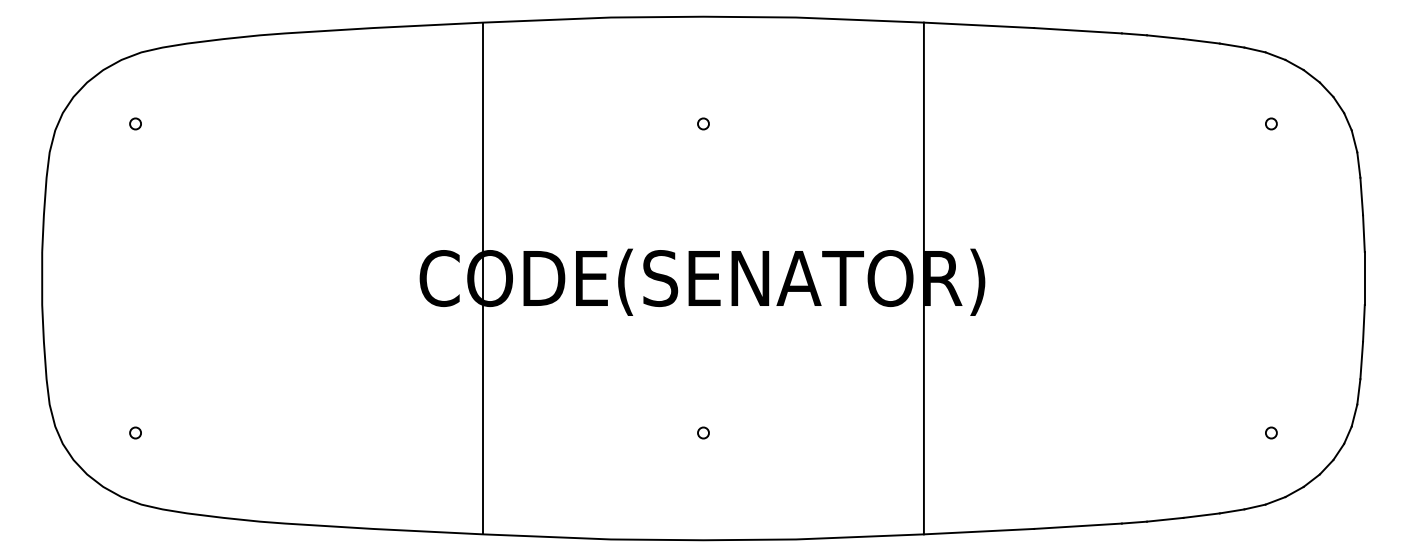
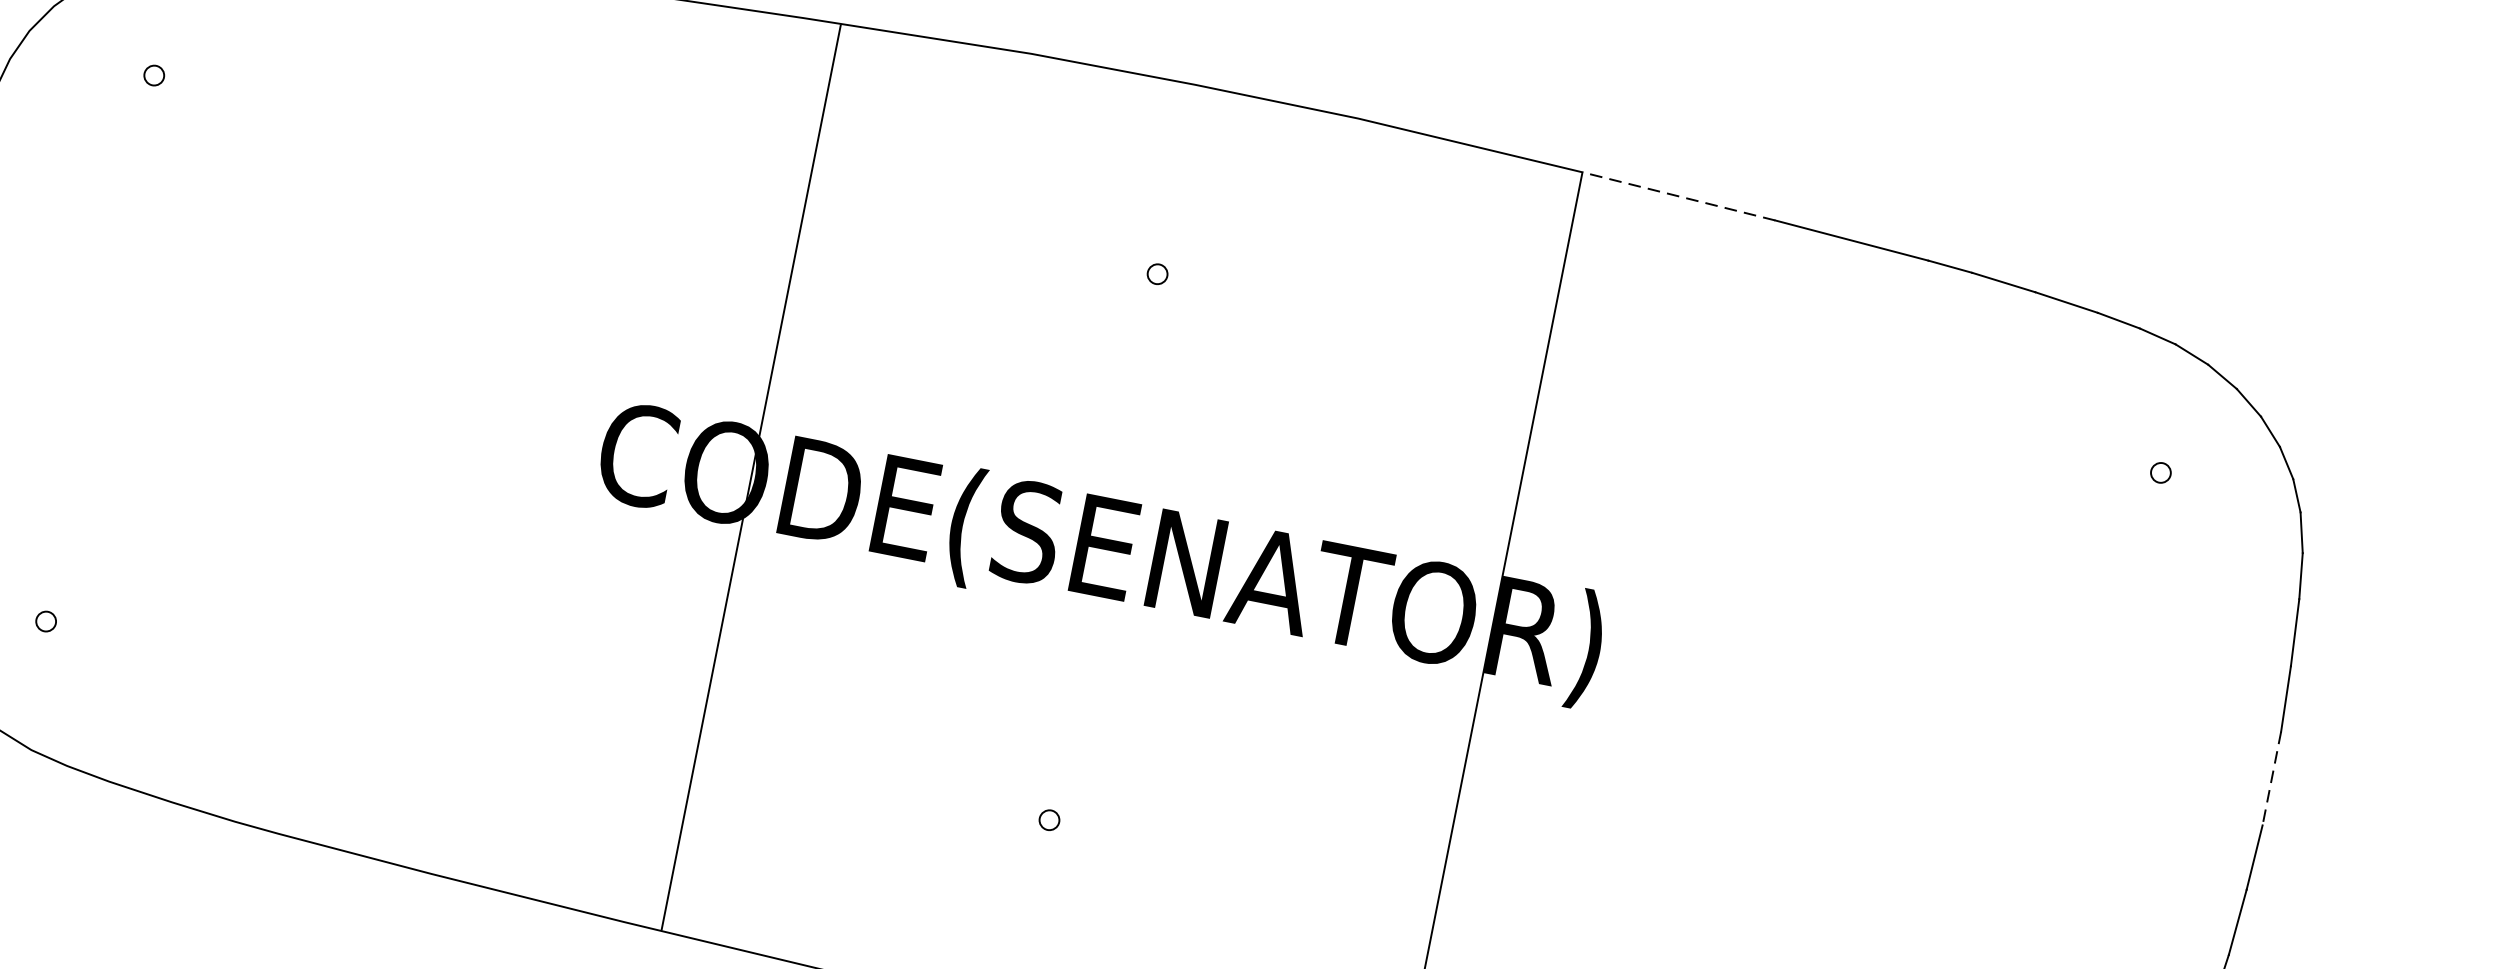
line: (978, 25) -> (1677, 196), solid -> dashed
line: (483, 278) -> (751, 477), moved
line: (1364, 278) -> (2271, 778), solid -> dashed

